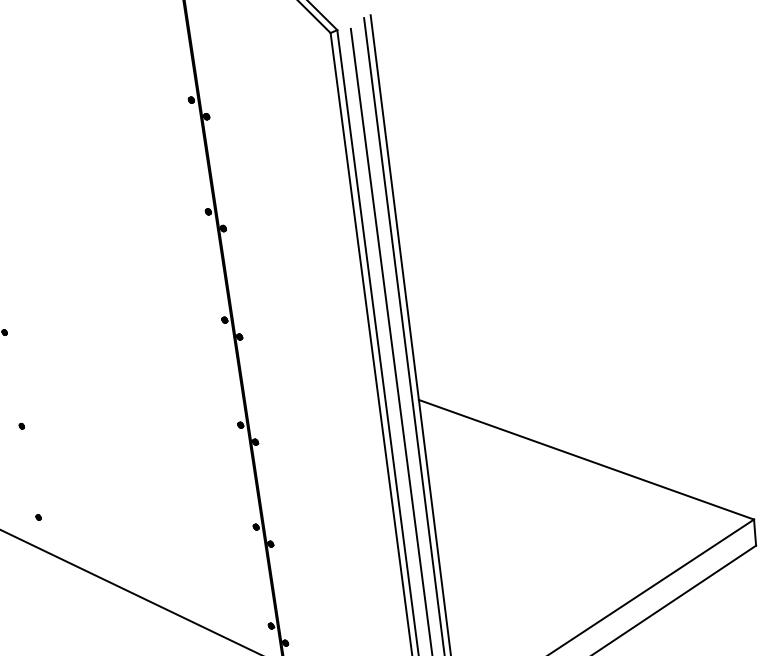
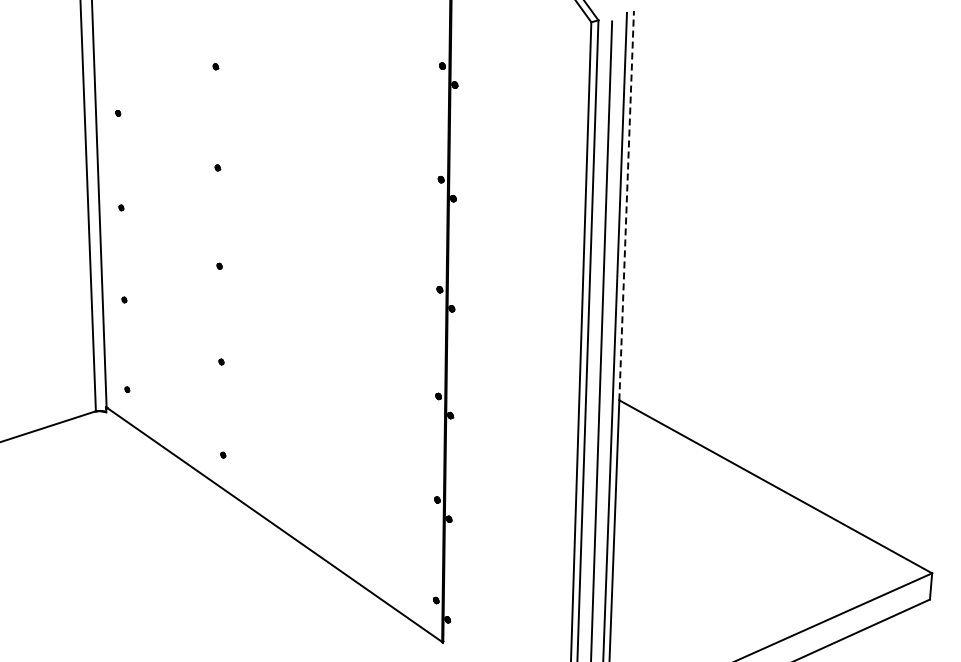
line: (394, 207) -> (626, 205), solid -> dashed

